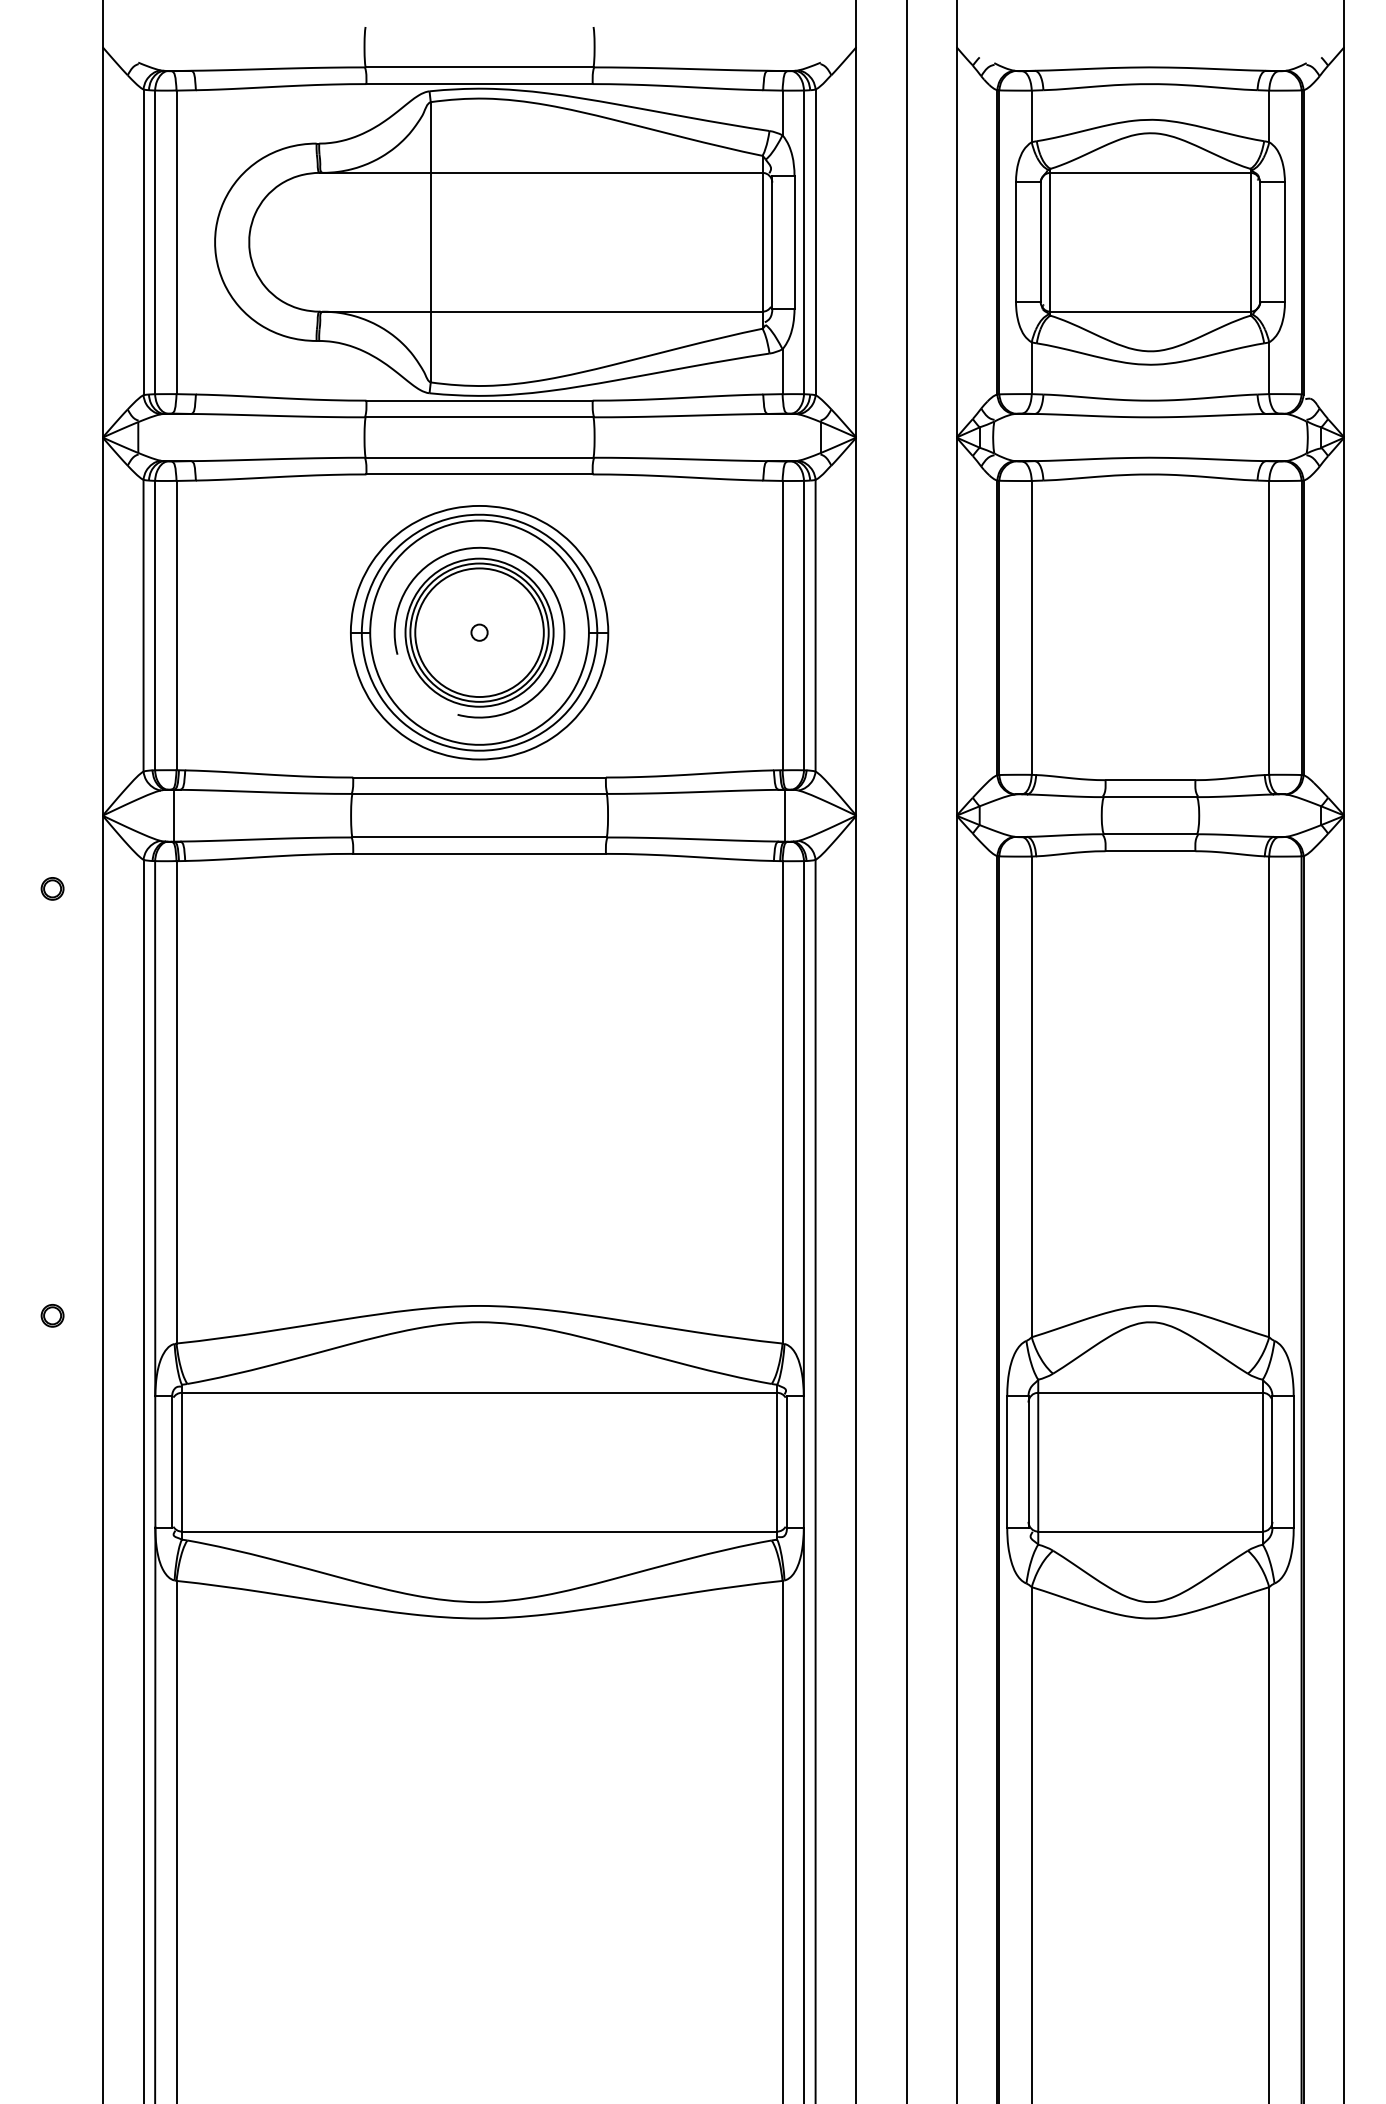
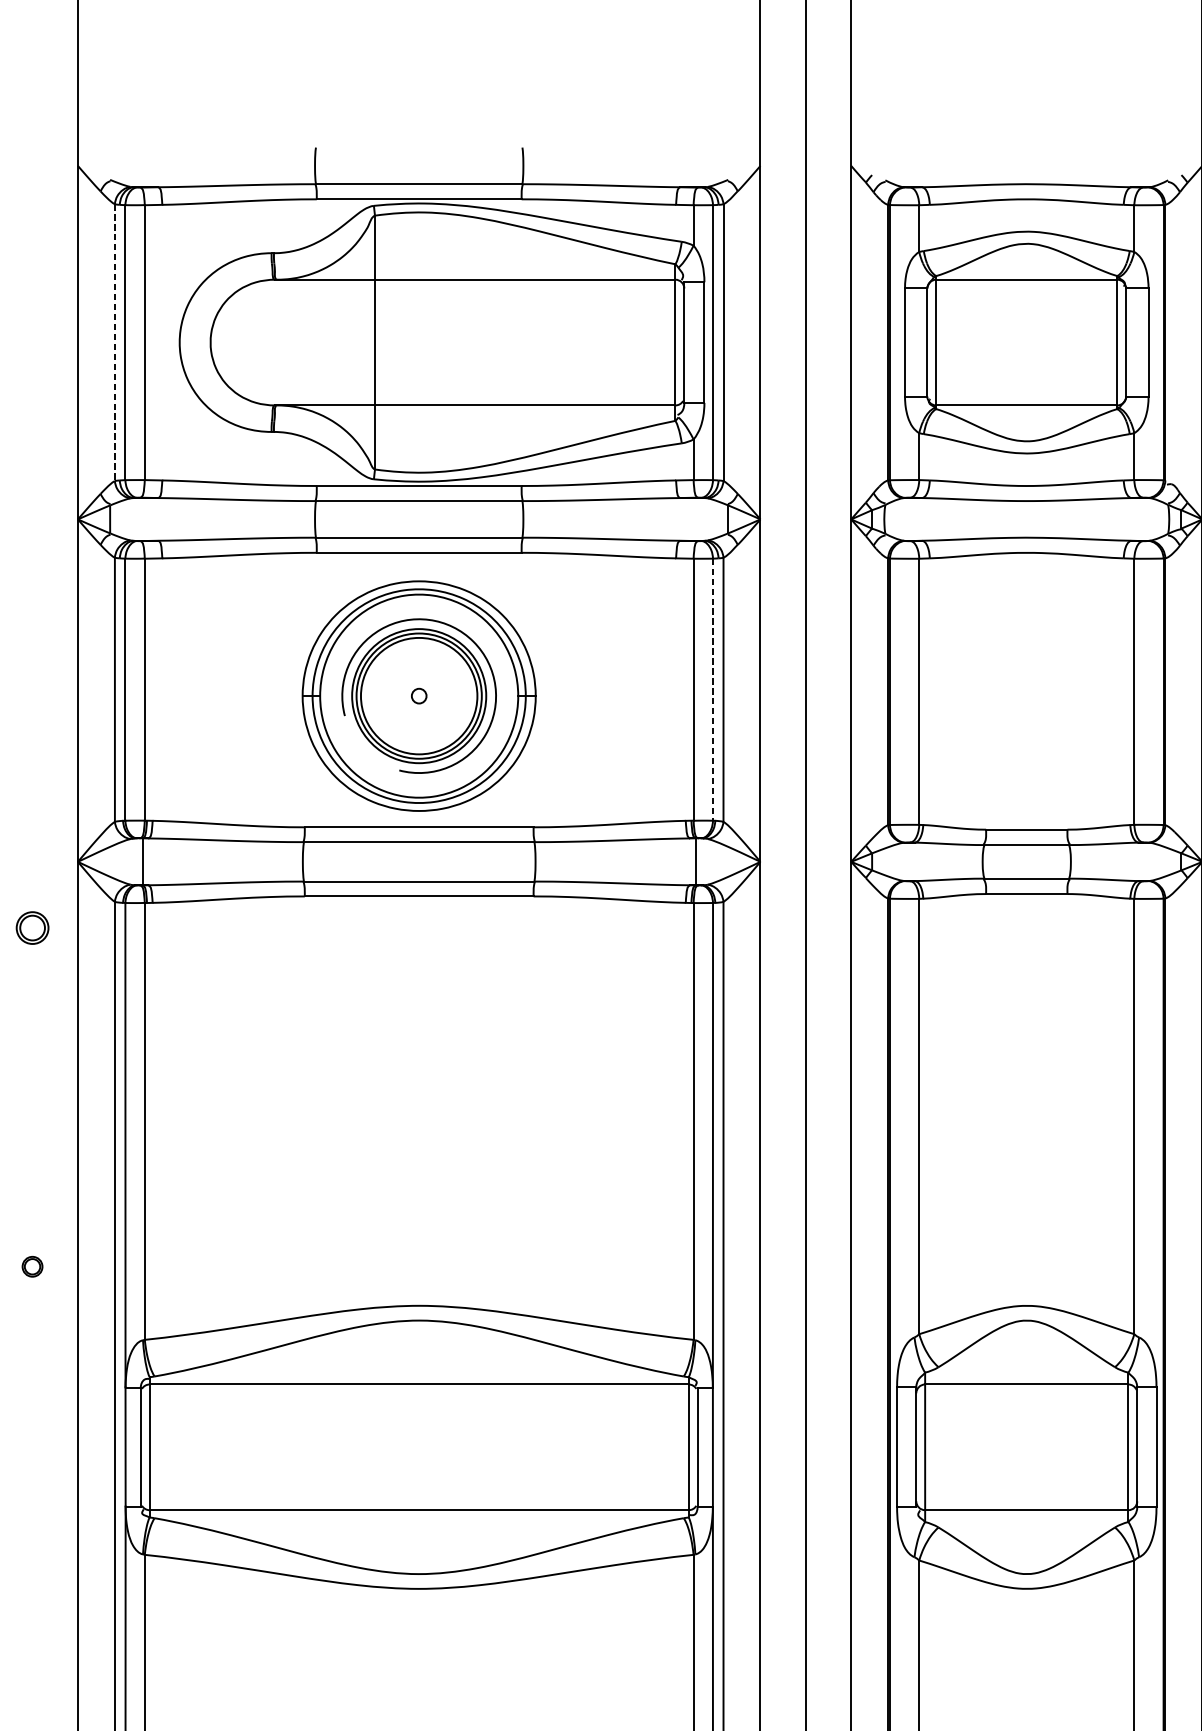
line: (143, 242) -> (114, 342), solid -> dashed
line: (804, 625) -> (713, 689), solid -> dashed
part: (52, 888) -> (32, 927), size x1.6
part: (52, 1315) -> (32, 1266), moved

